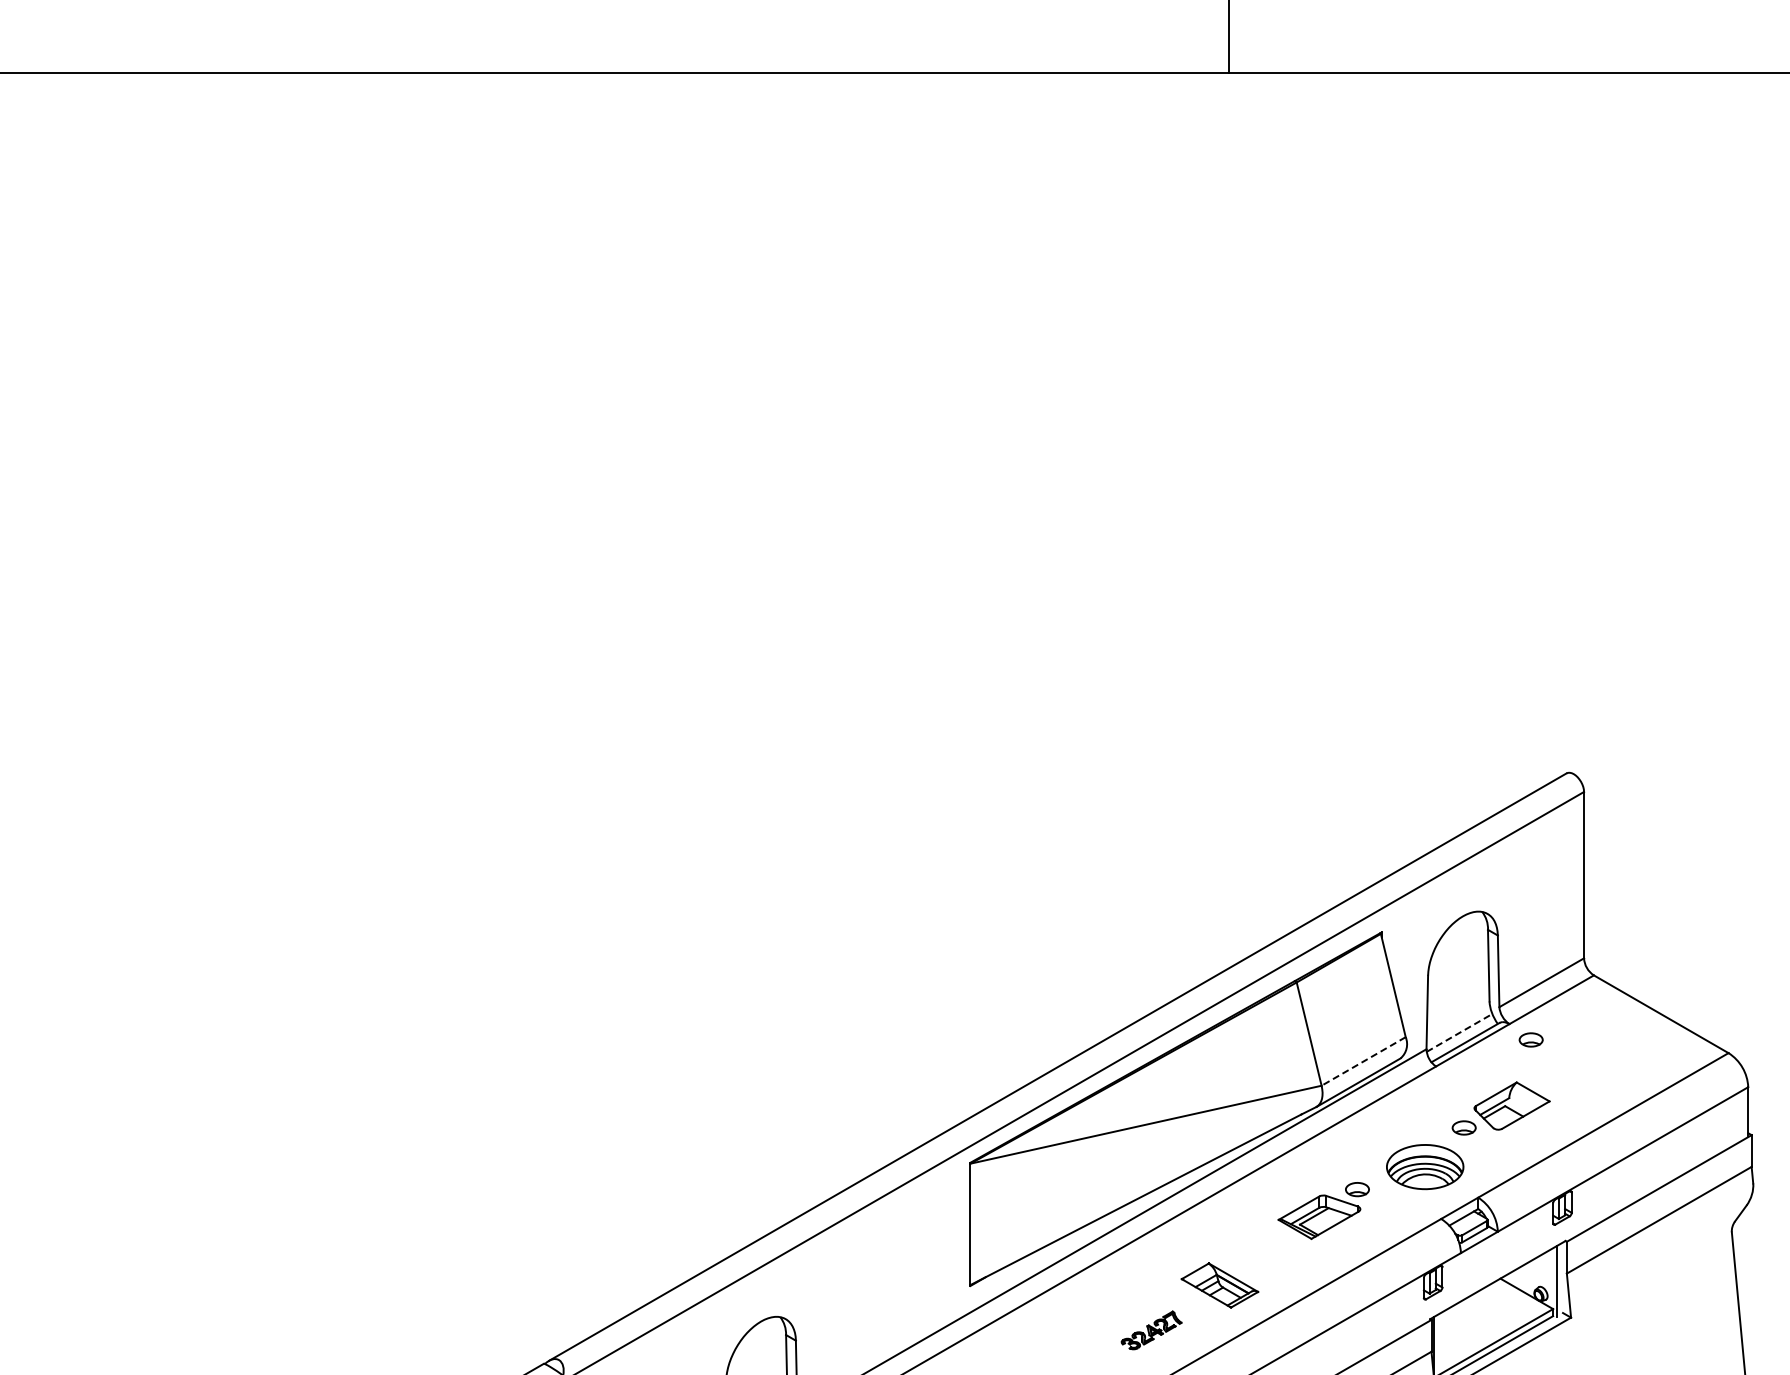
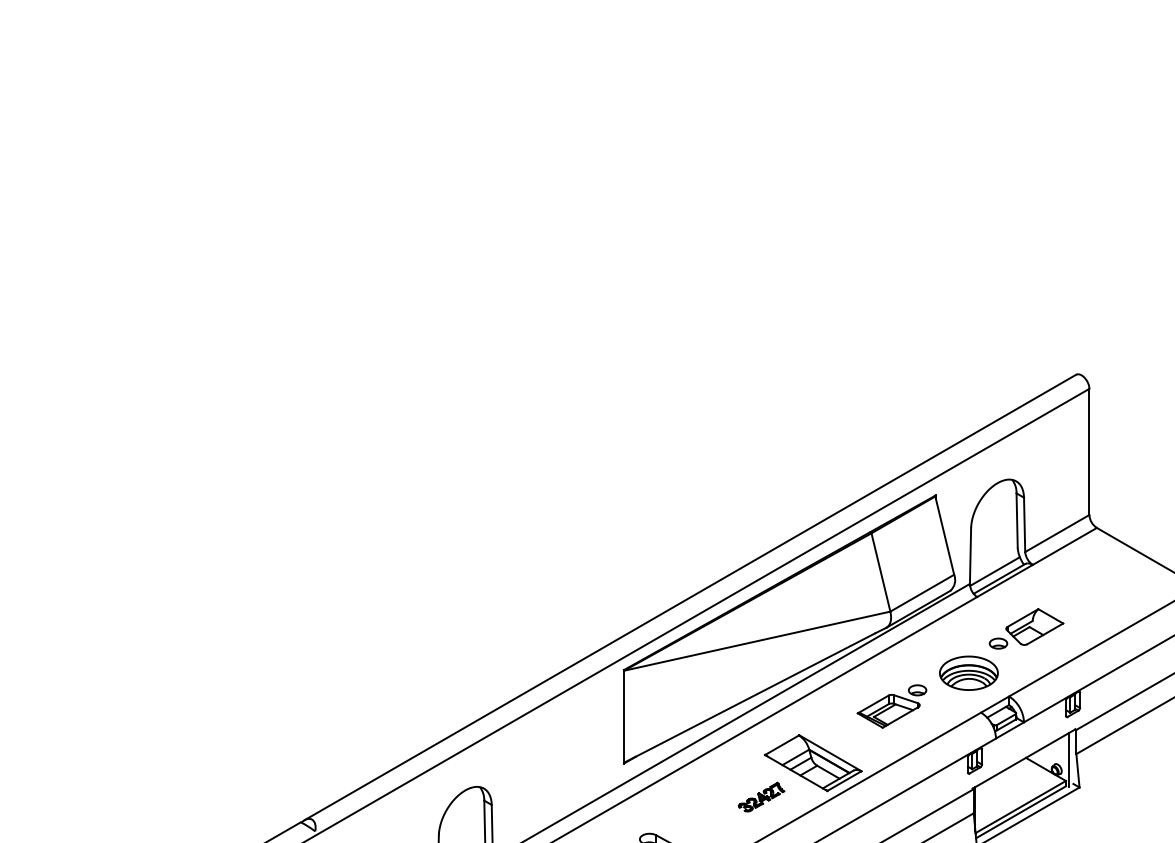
line: (1459, 1032) -> (994, 571), dashed -> solid
part: (1530, 1039) -> (1048, 576), removed
line: (1363, 1061) -> (922, 593), dashed -> solid
part: (1219, 1285) -> (812, 763), size x1.67

